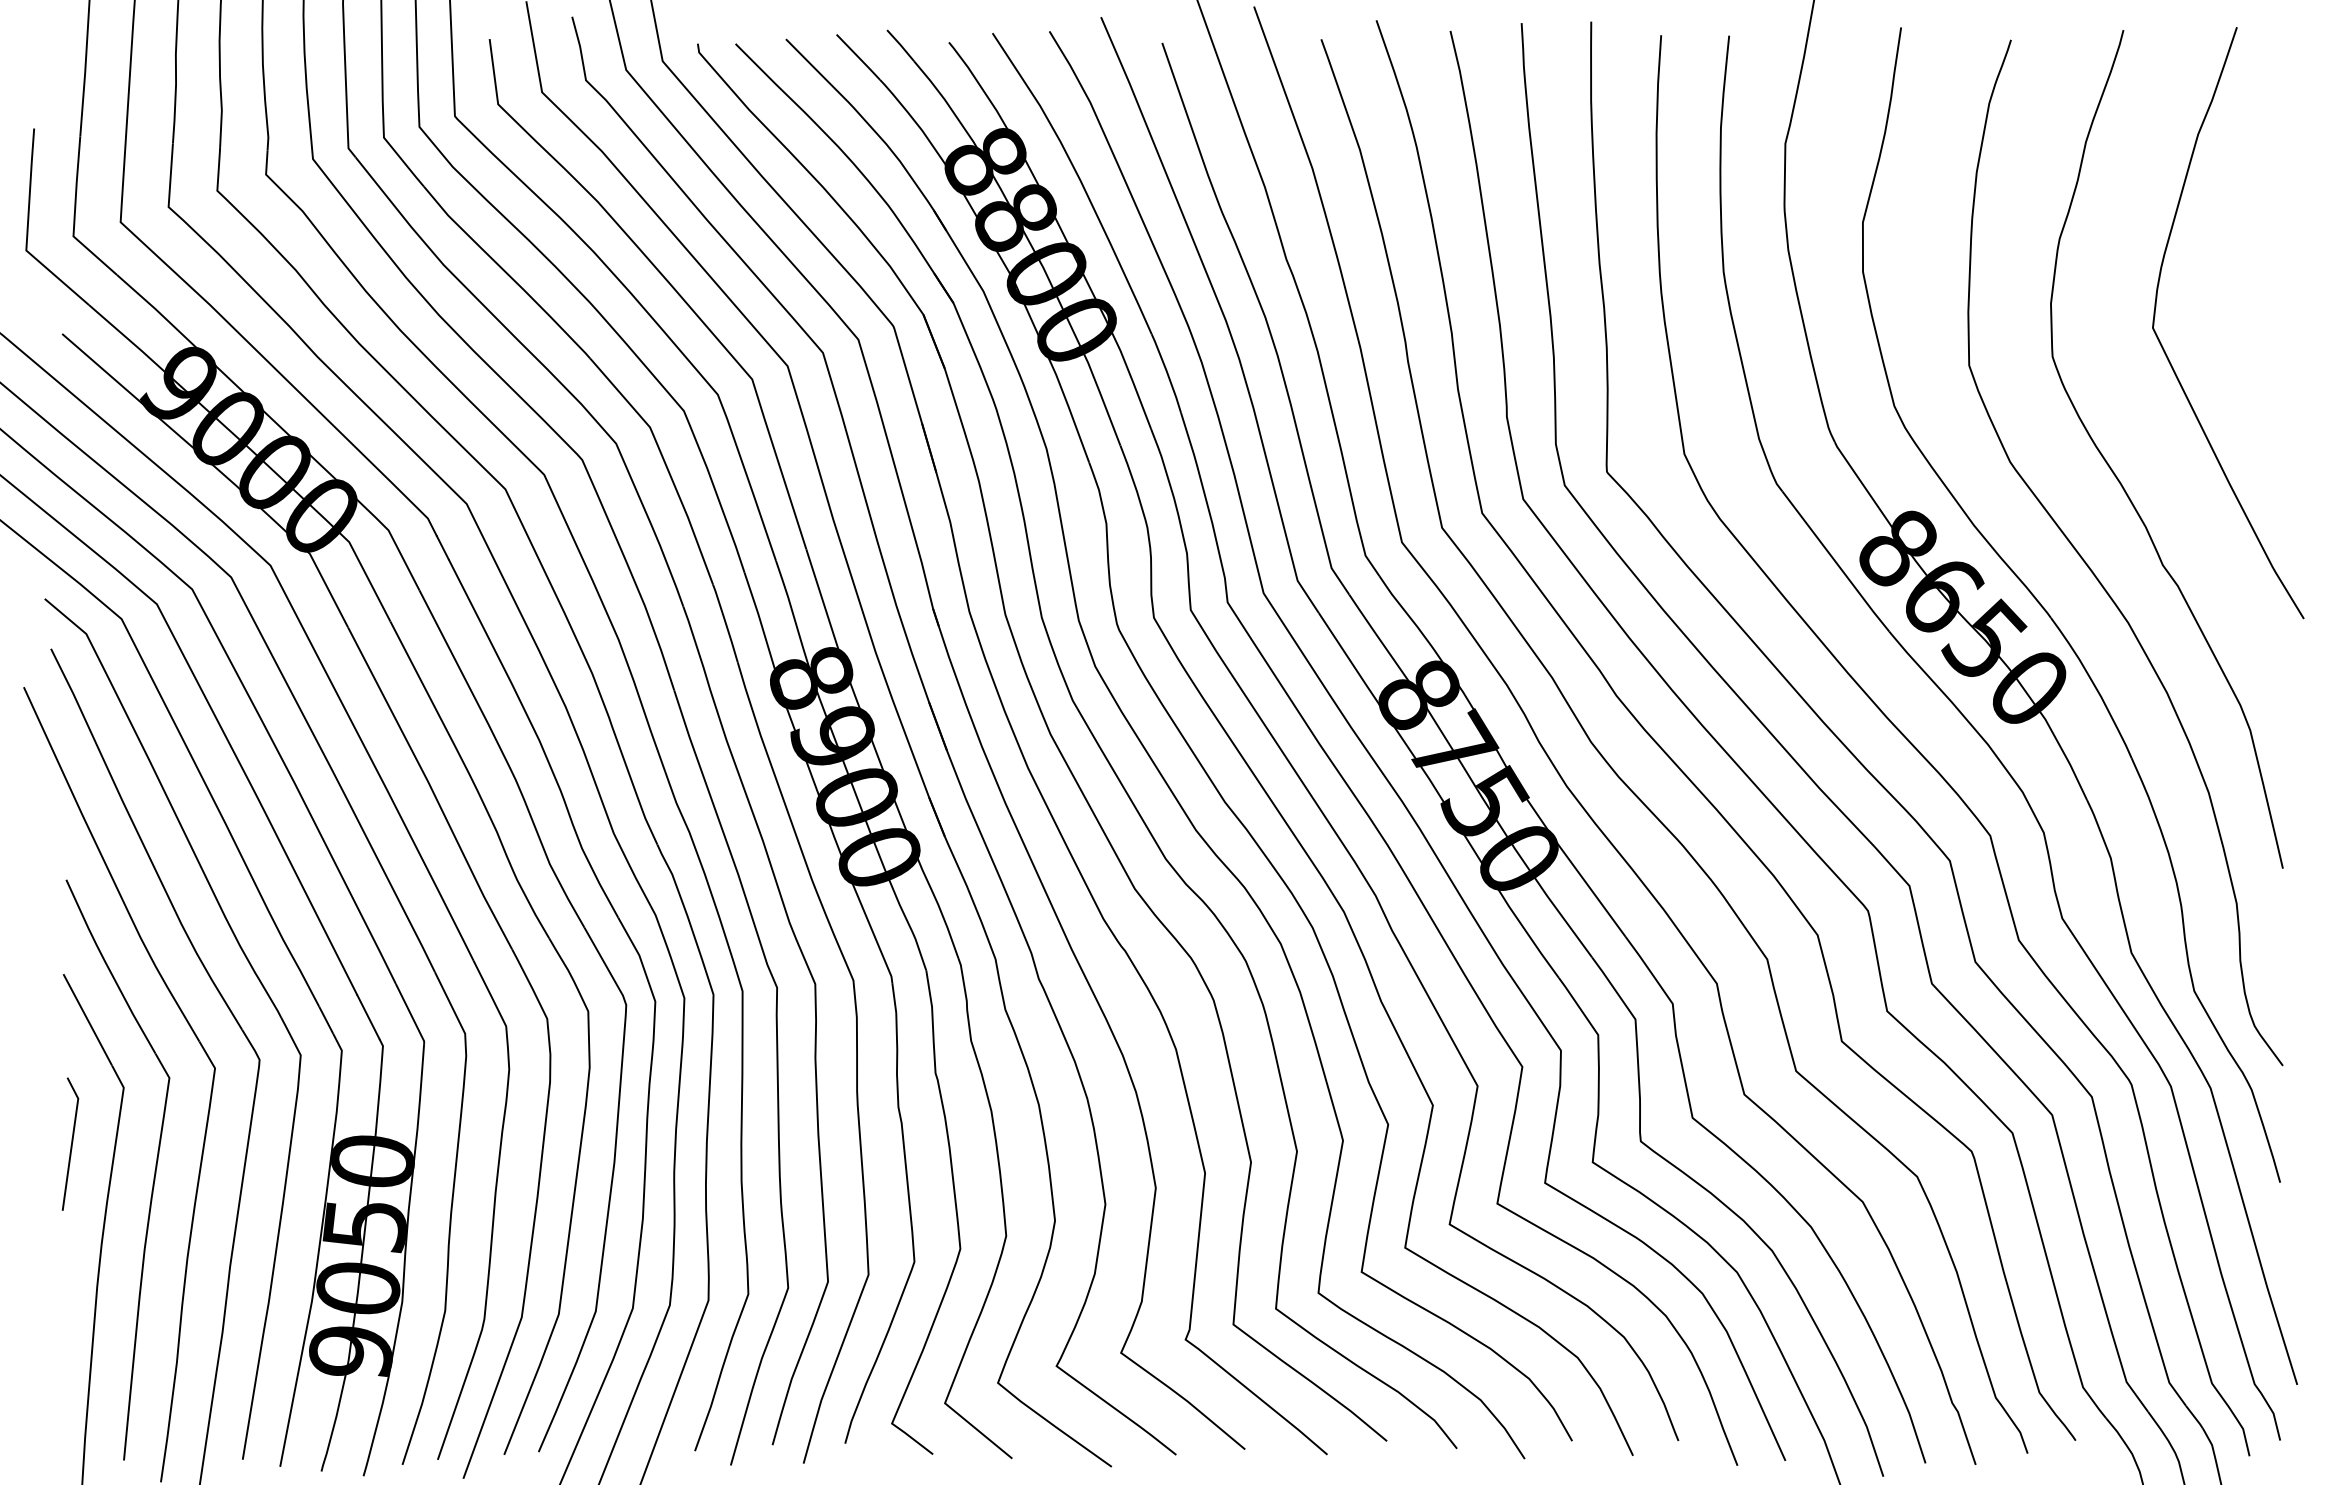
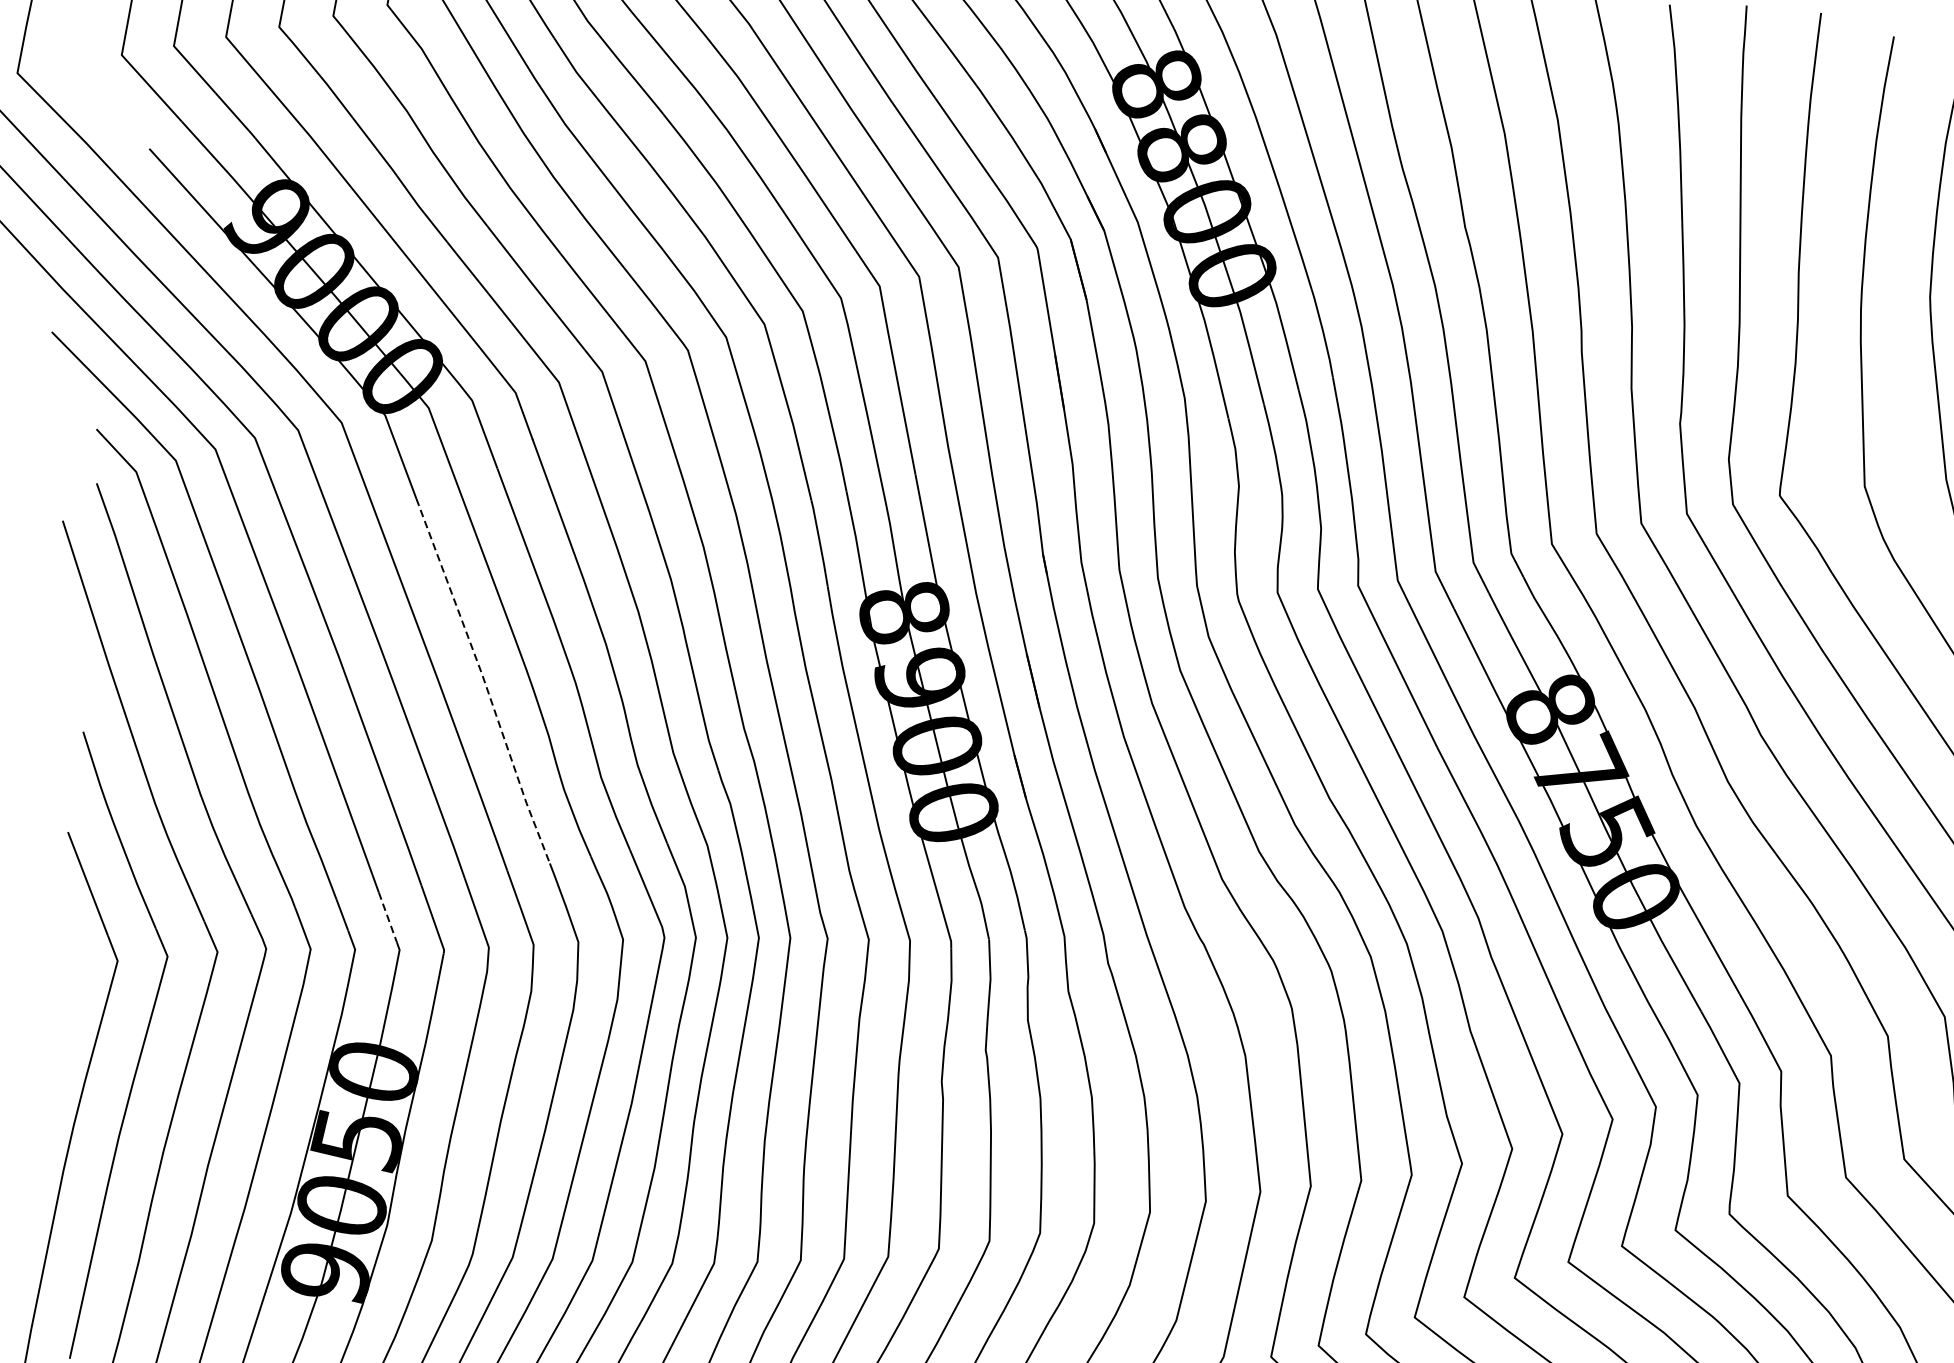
line: (431, 788) -> (484, 681), solid -> dashed
line: (368, 1017) -> (387, 917), solid -> dashed
line: (71, 1143) -> (54, 1013), removed

